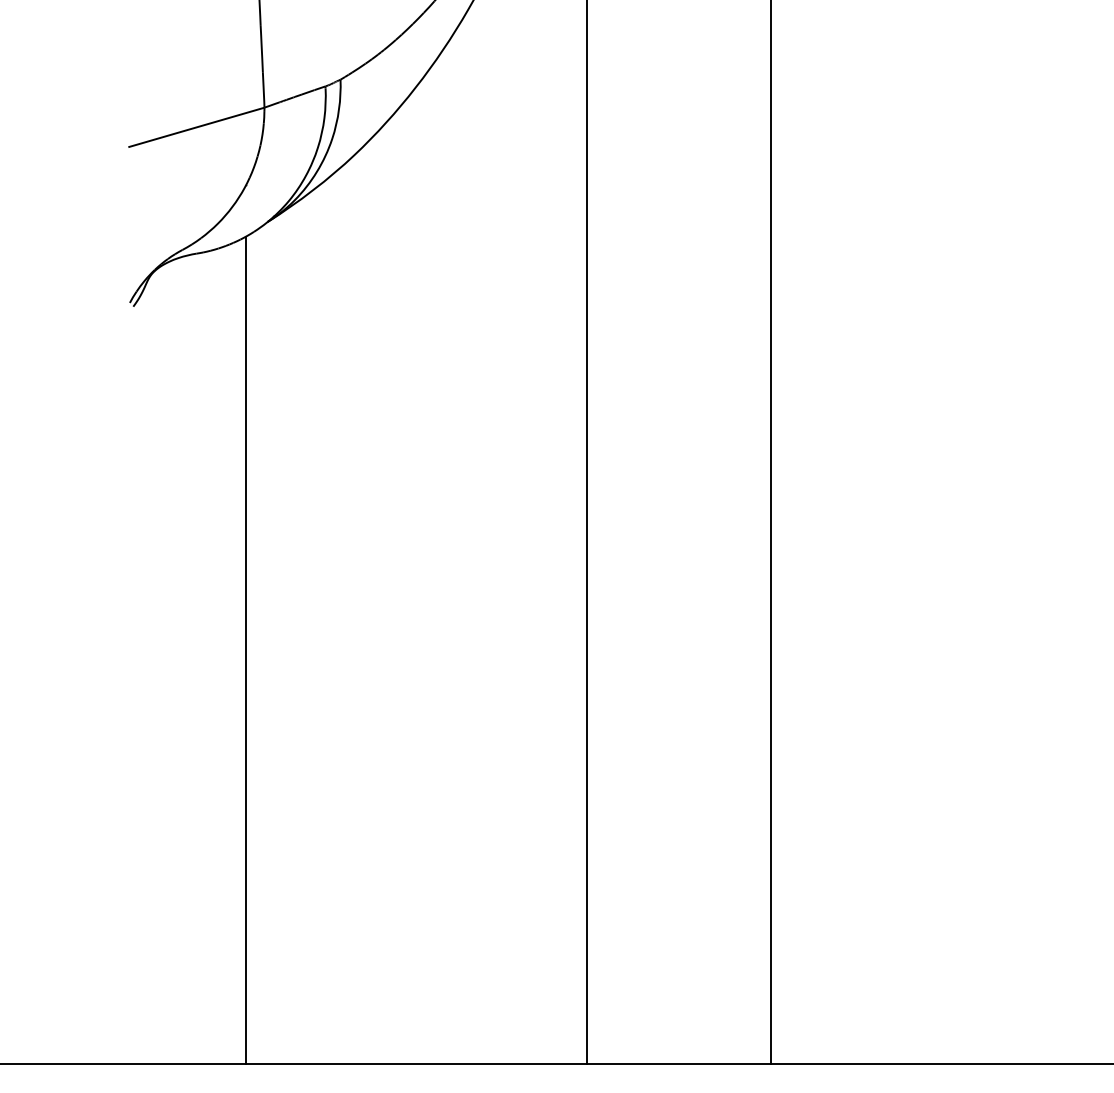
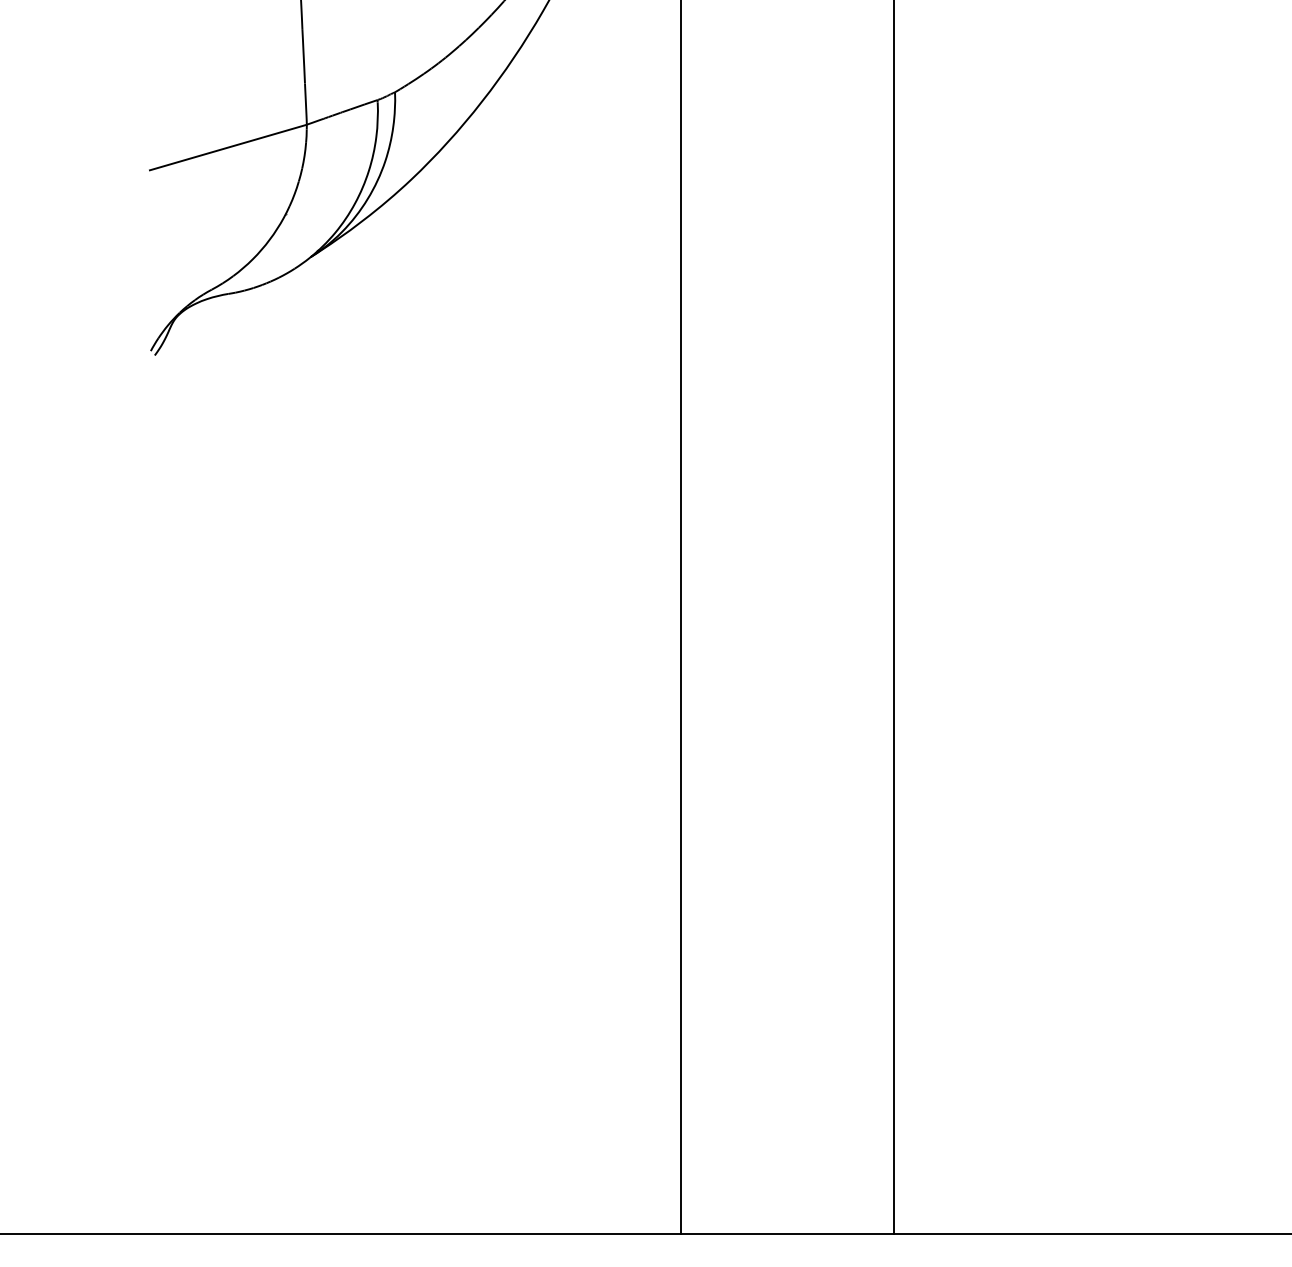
line: (246, 650) -> (286, 754), removed

